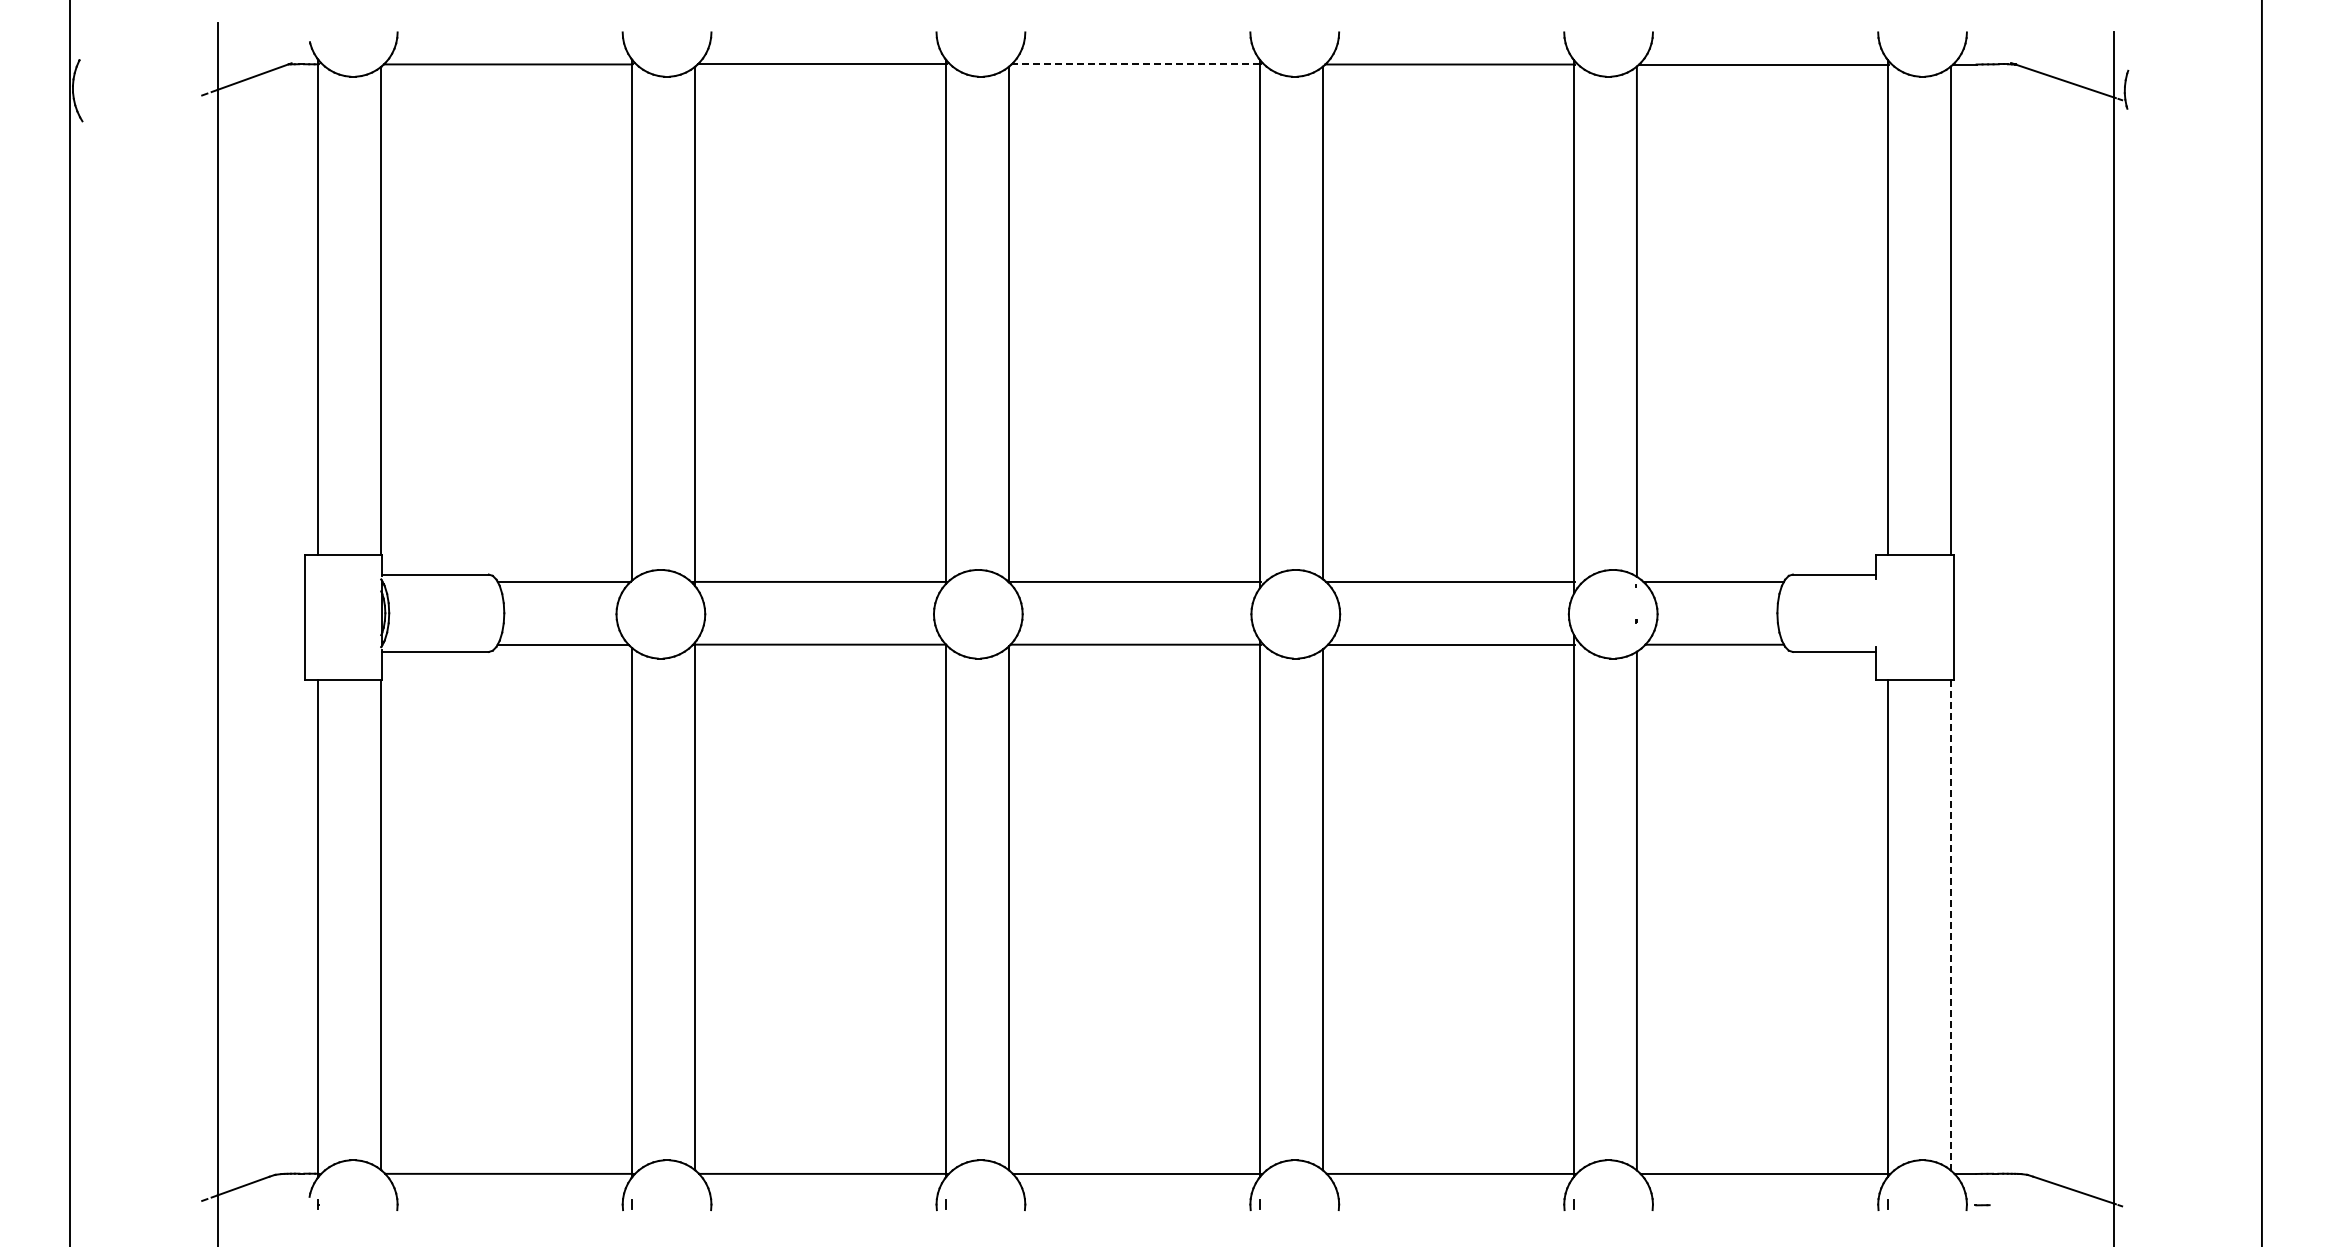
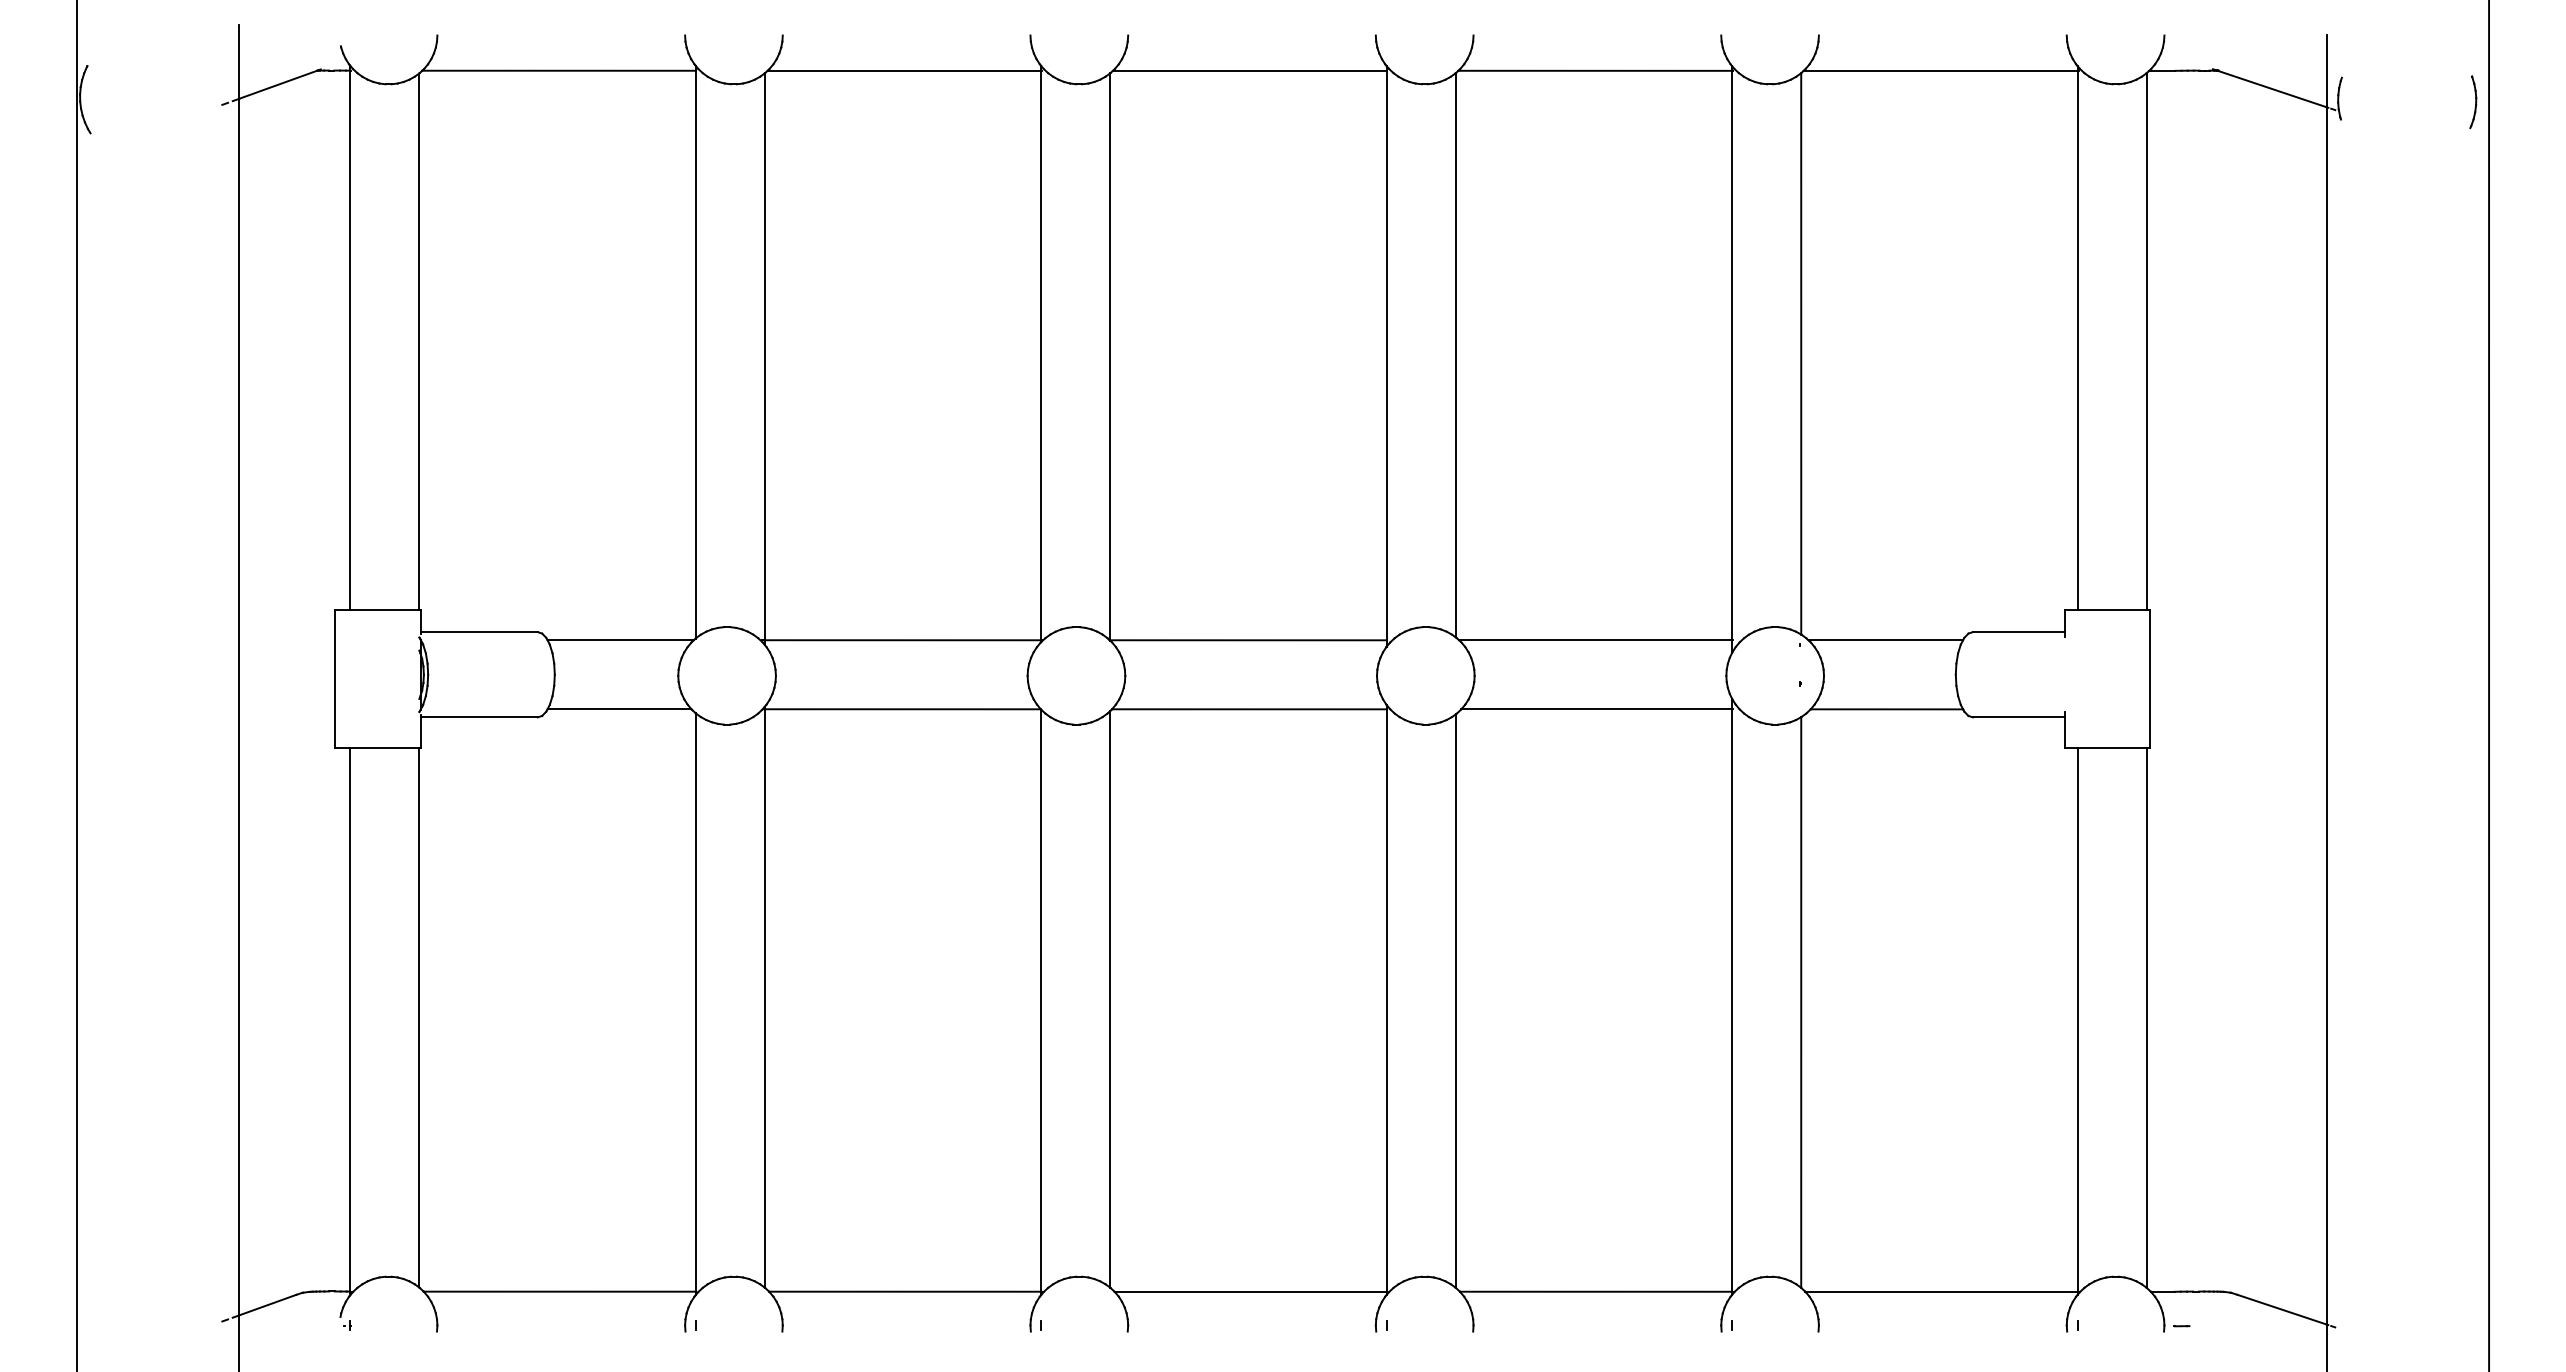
line: (1135, 64) -> (1249, 70), dashed -> solid
part: (2247, 92) -> (2473, 101), added
line: (1950, 925) -> (2146, 1018), dashed -> solid

